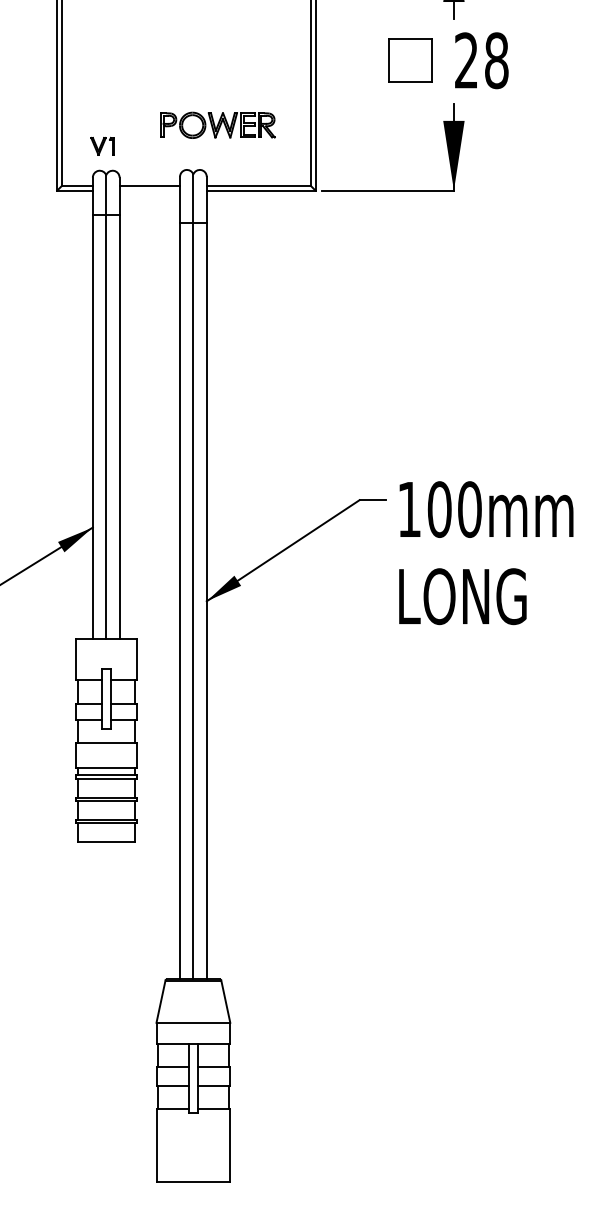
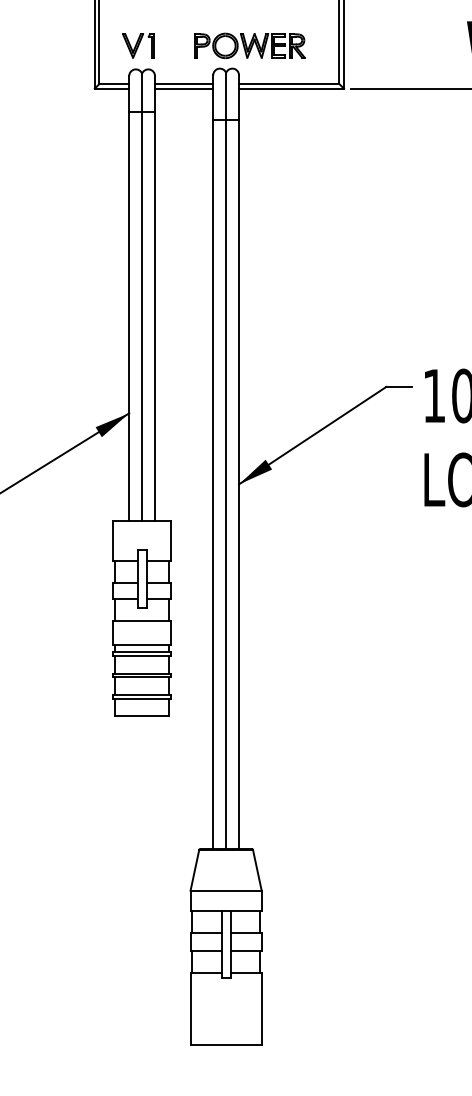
part: (217, 124) -> (249, 45), moved
part: (102, 146) -> (138, 46), size x1.43
line: (149, 190) -> (183, 88), added

